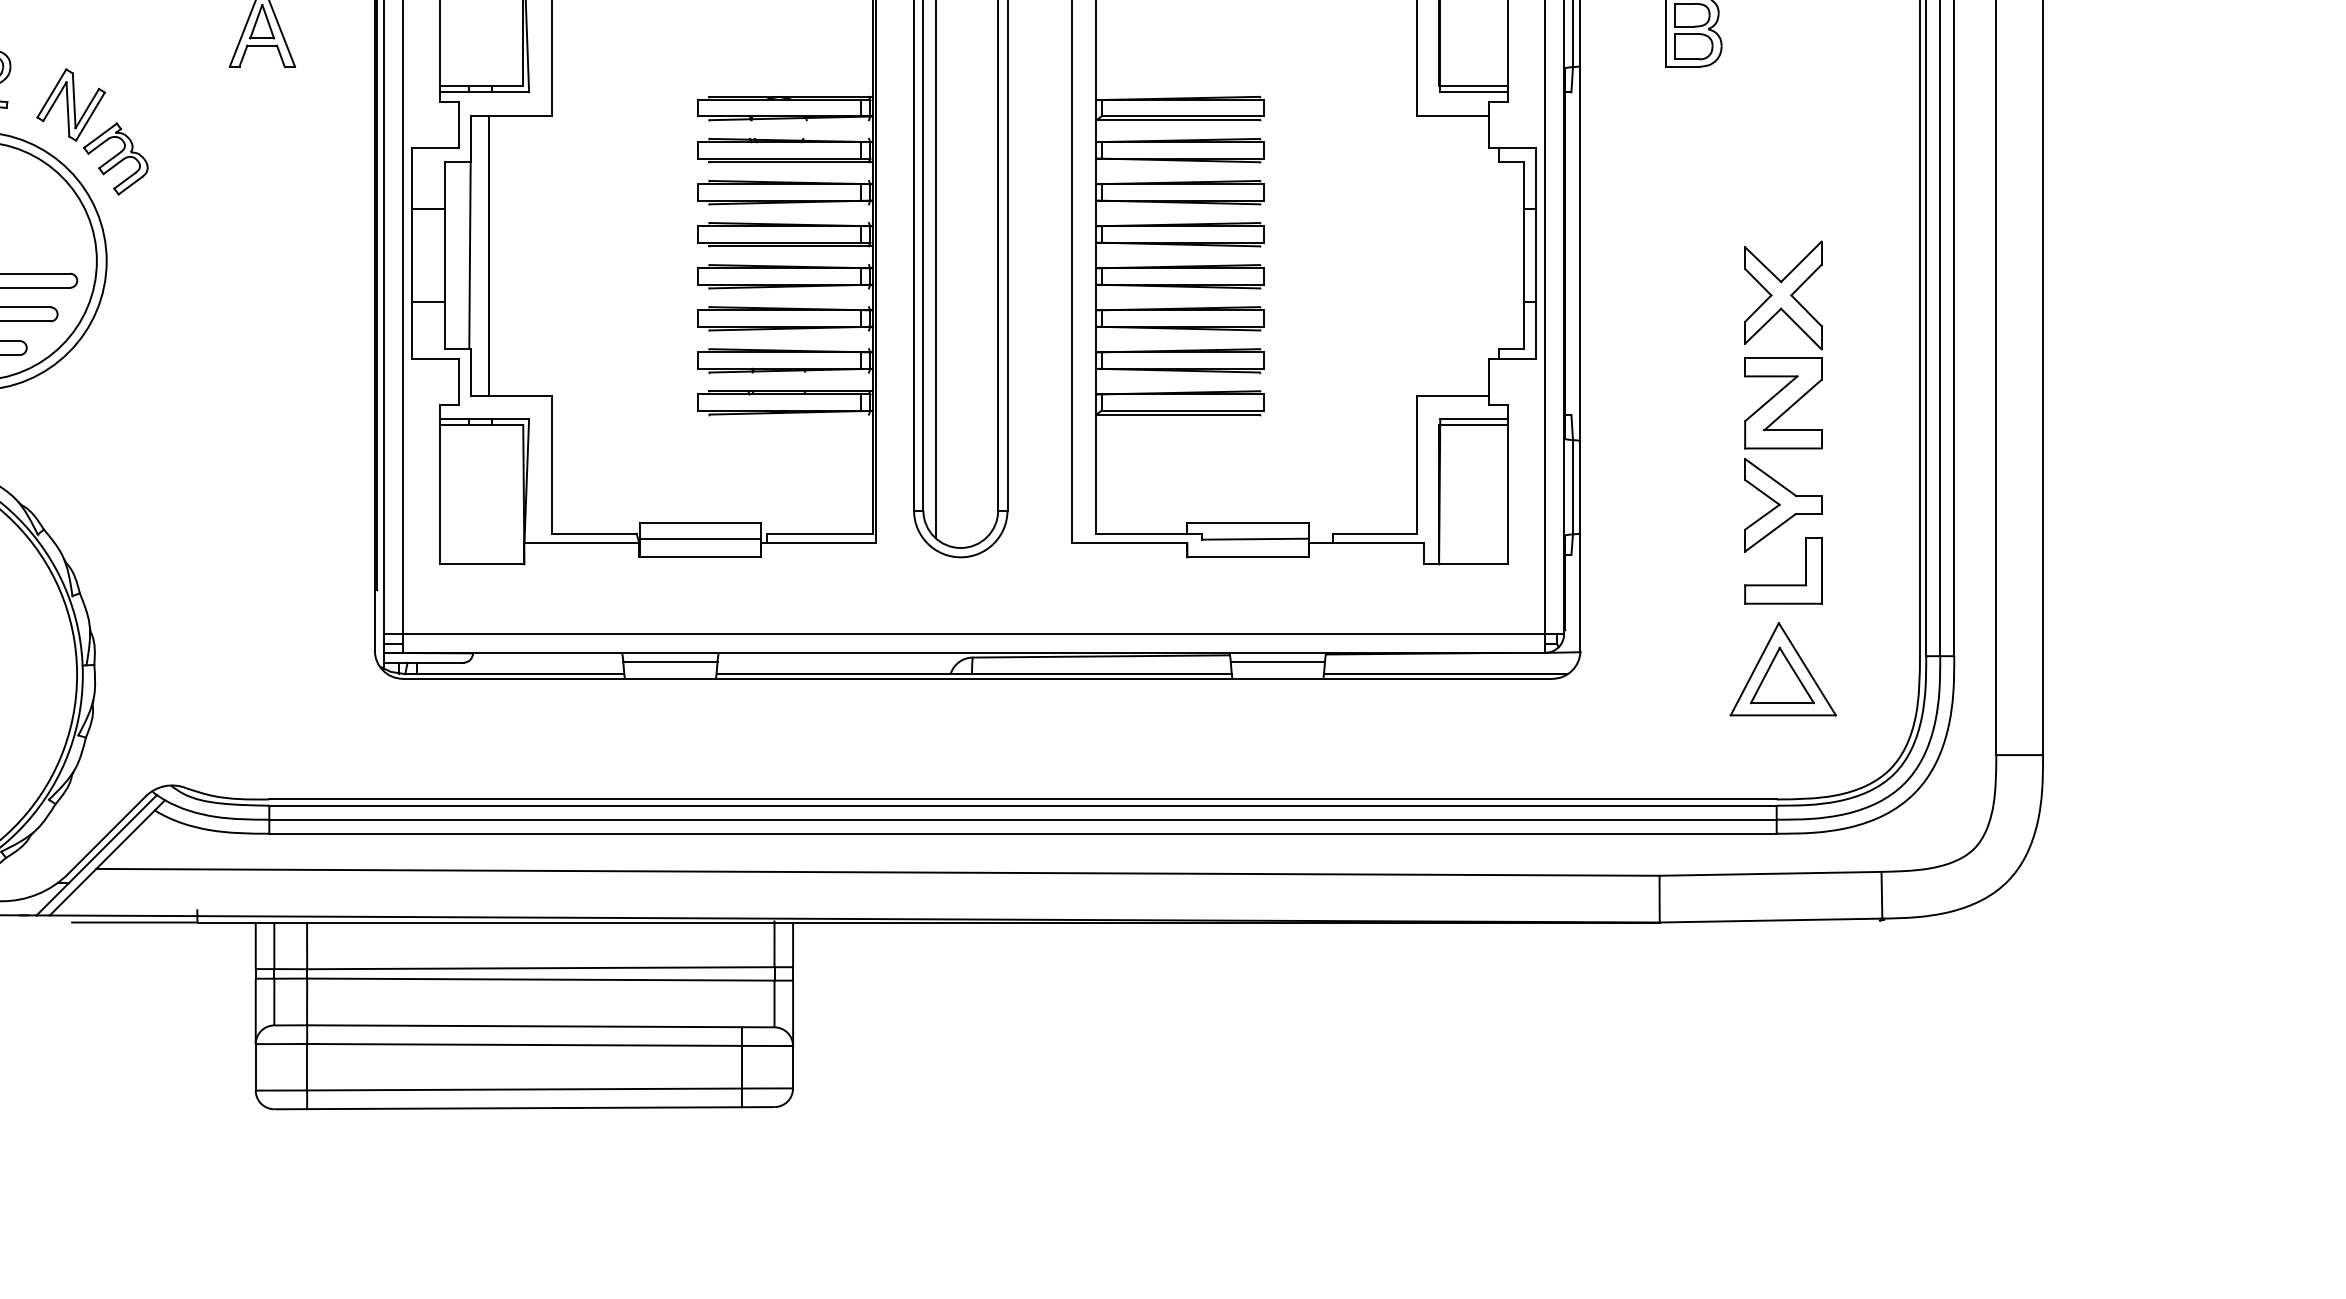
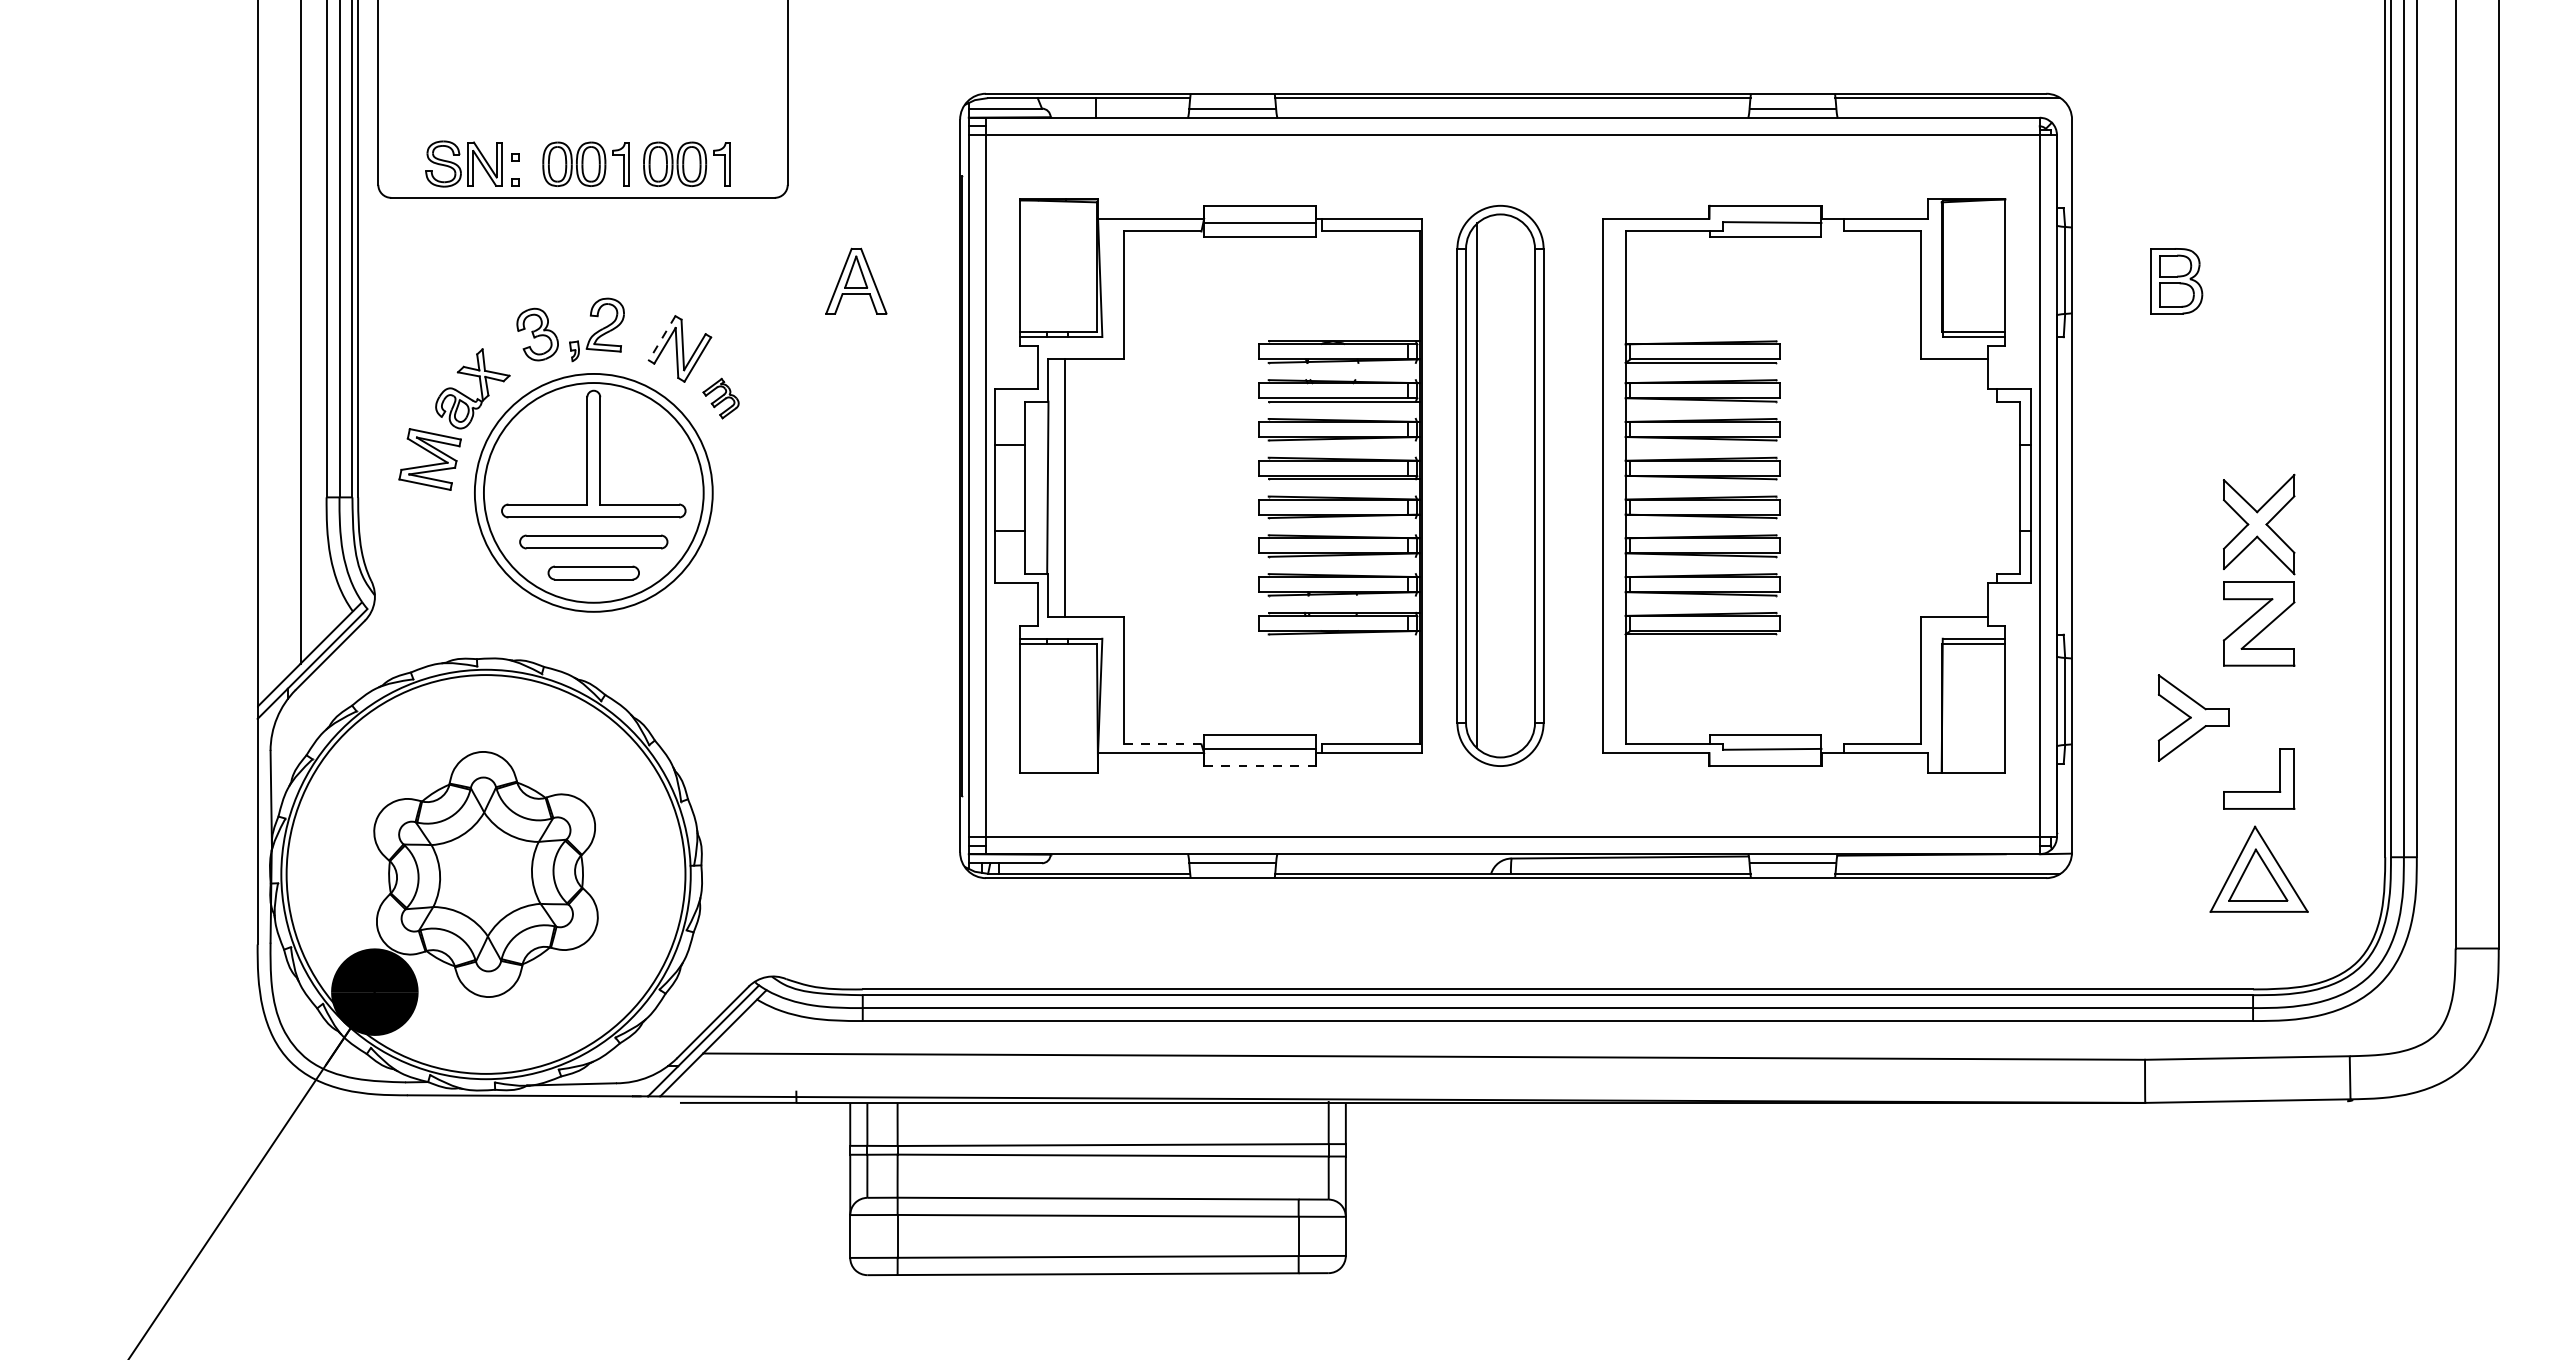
line: (52, 93) -> (662, 338), solid -> dashed
part: (115, 158) -> (720, 398), size x0.6
part: (1782, 504) -> (2193, 717), moved
line: (594, 533) -> (1162, 744), solid -> dashed
line: (700, 557) -> (1260, 766), solid -> dashed

